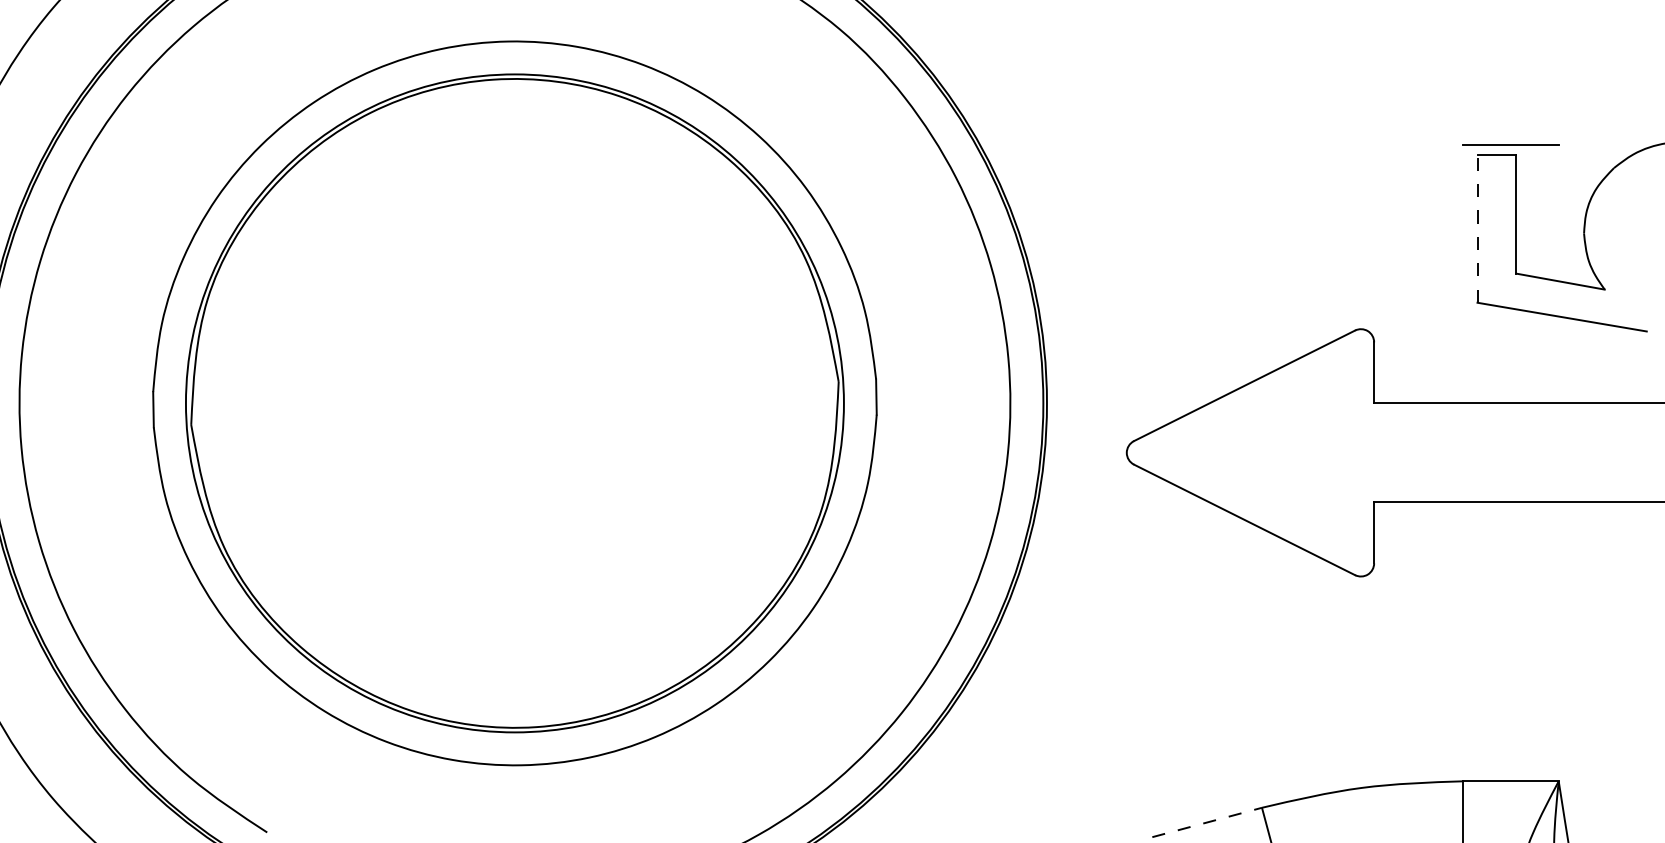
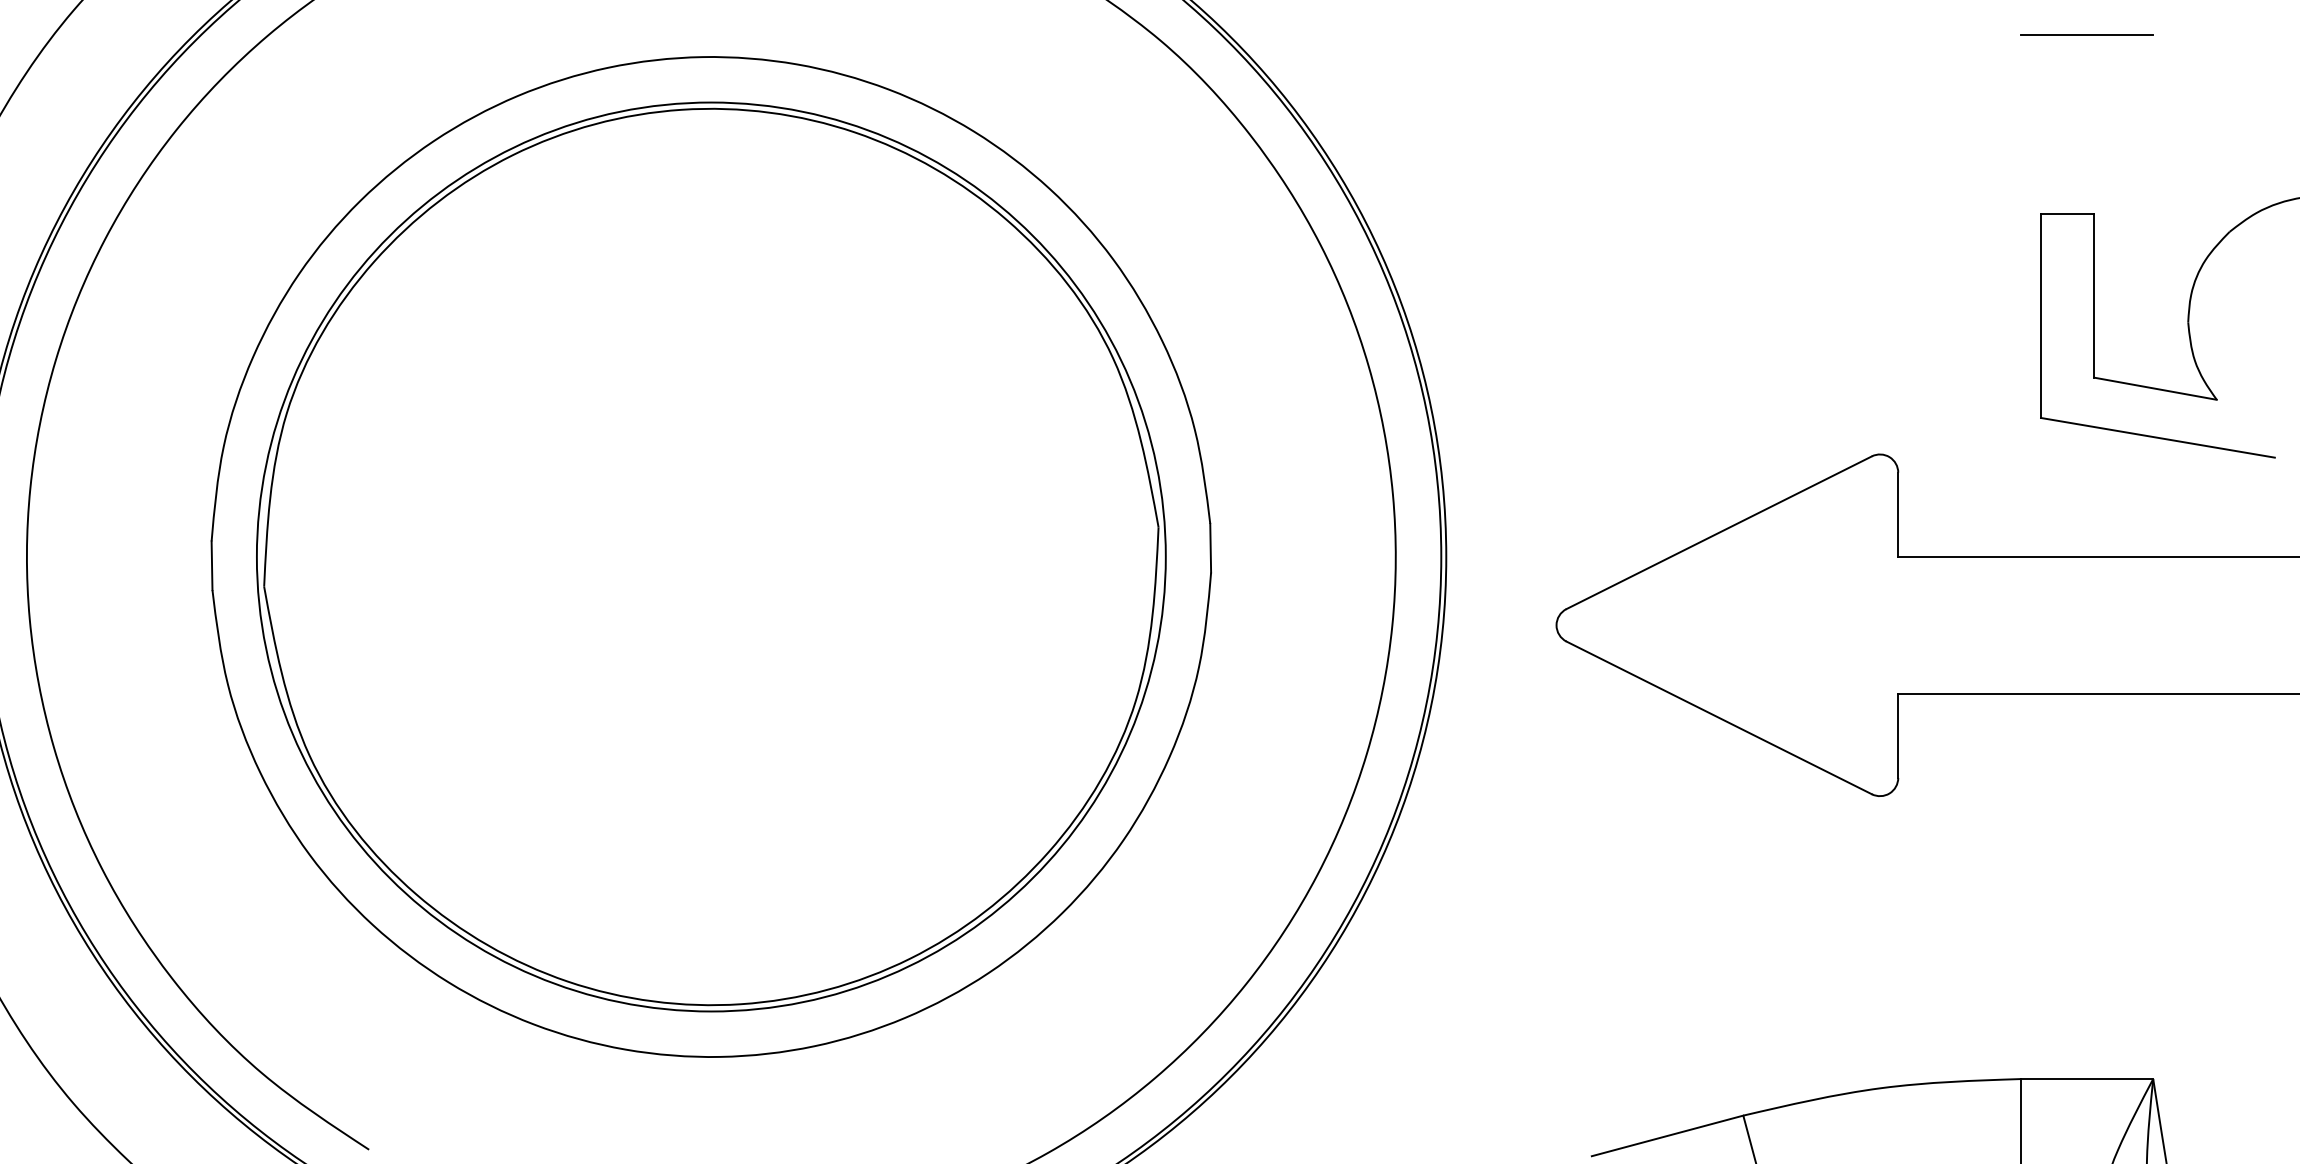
line: (1510, 144) -> (2086, 34), moved
line: (1477, 229) -> (2041, 316), dashed -> solid
line: (1207, 822) -> (1668, 1135), dashed -> solid

